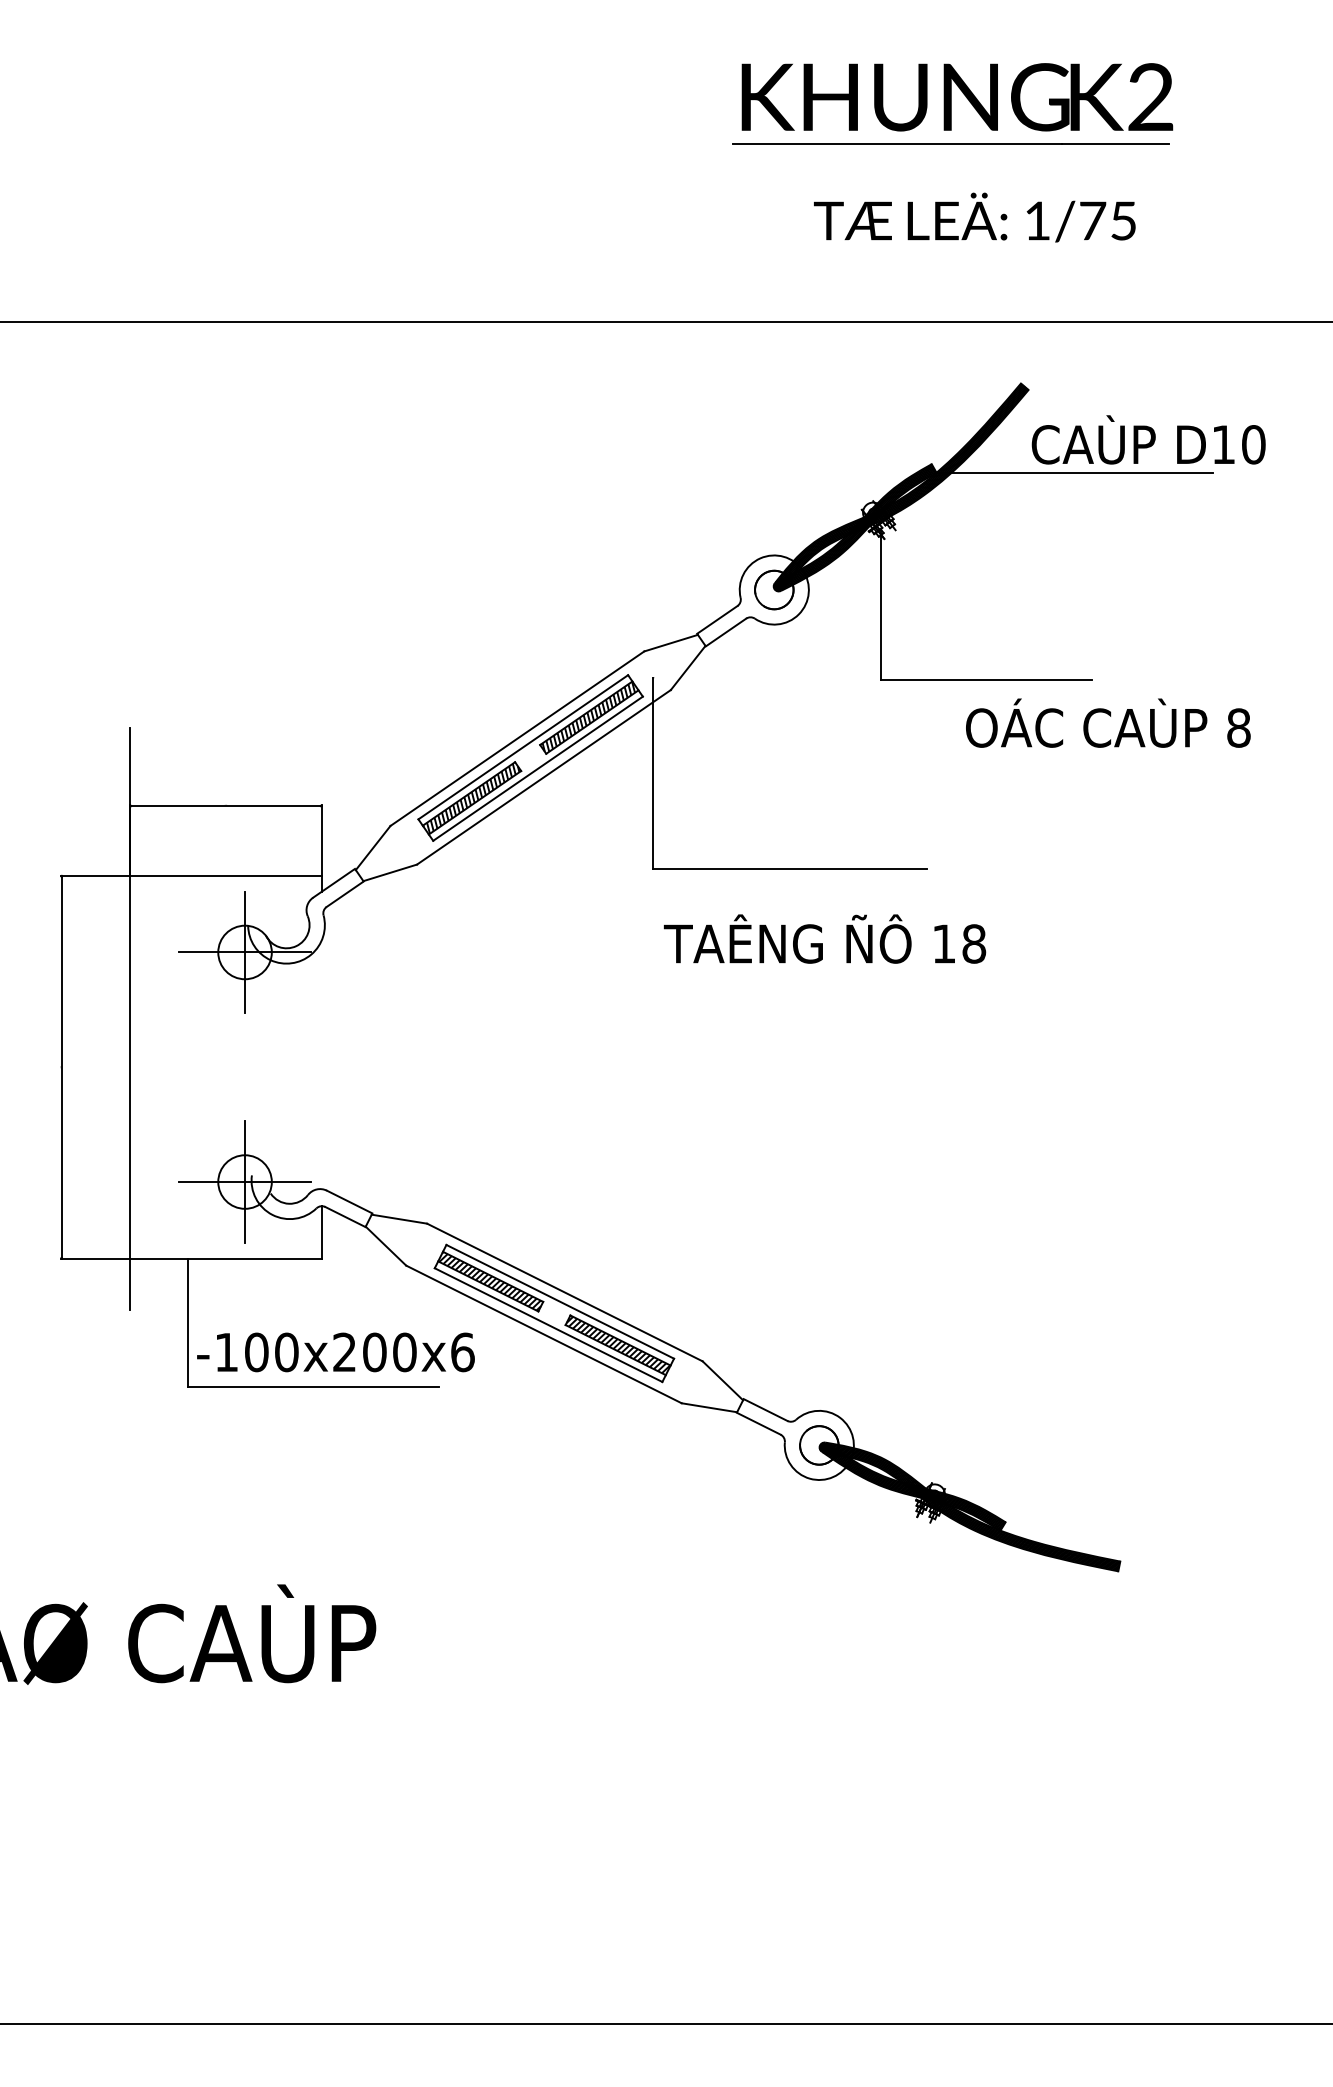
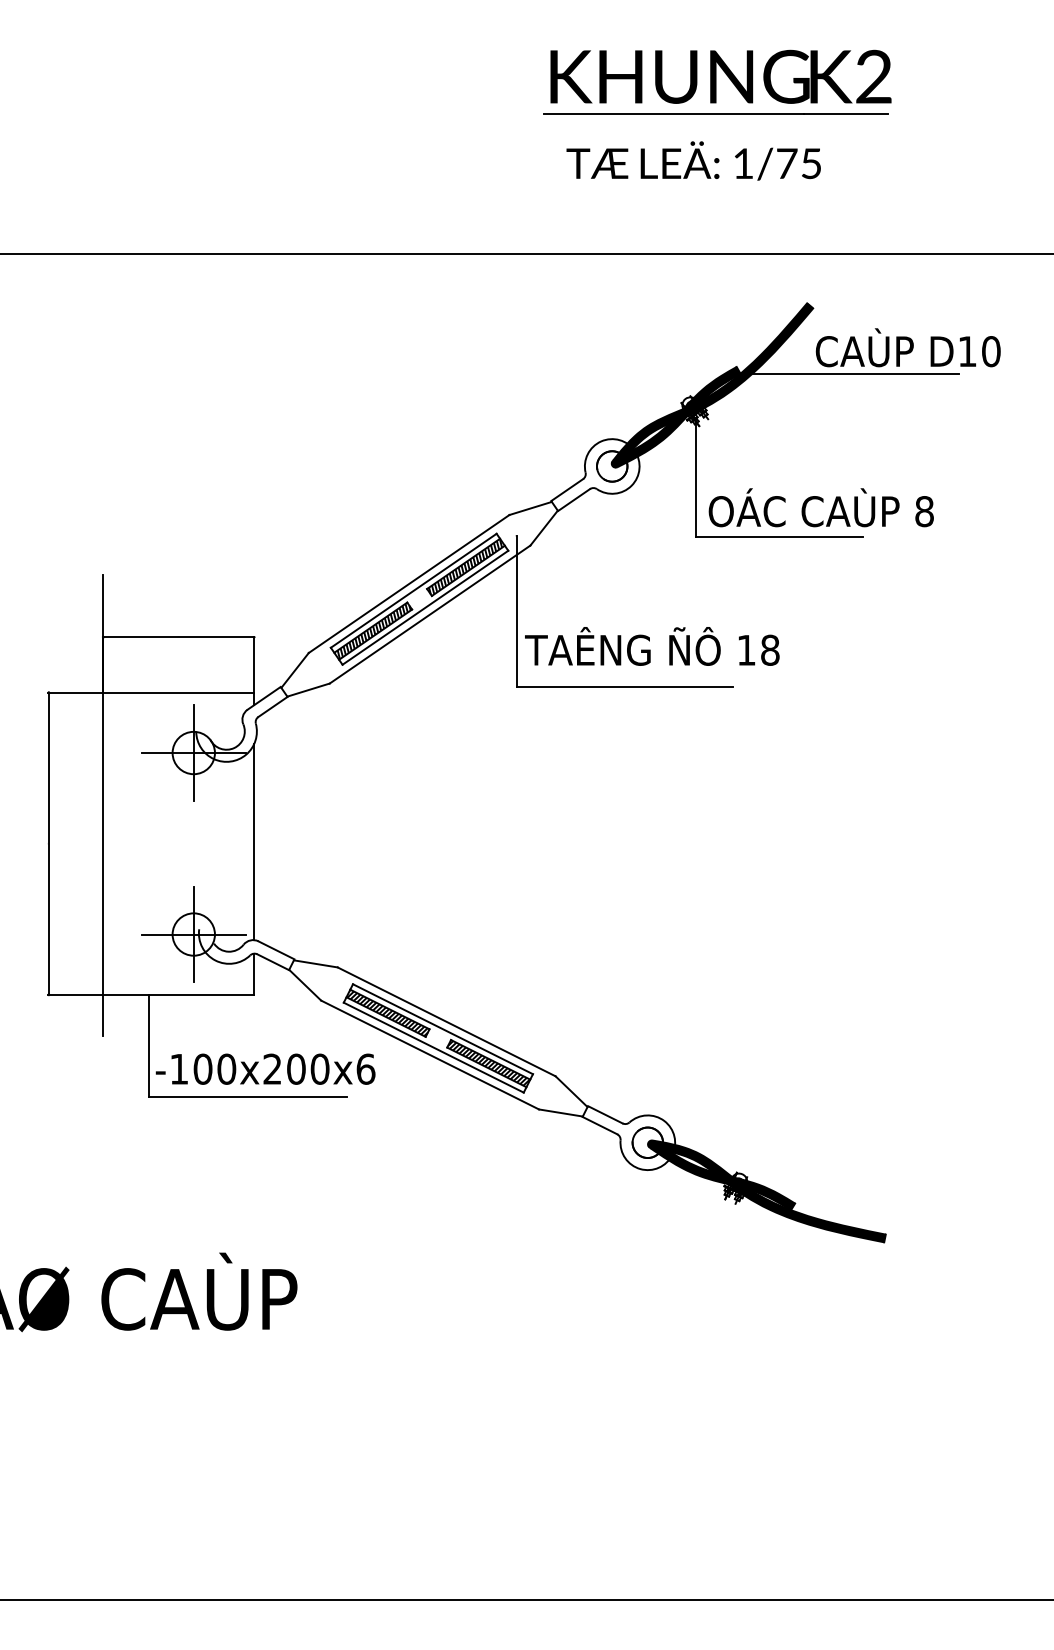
part: (952, 103) -> (717, 81), moved
text: (974, 216) -> (693, 160), moved
text: (1107, 722) -> (820, 507), moved
text: (825, 939) -> (652, 646), moved
line: (321, 1064) -> (254, 841), added

